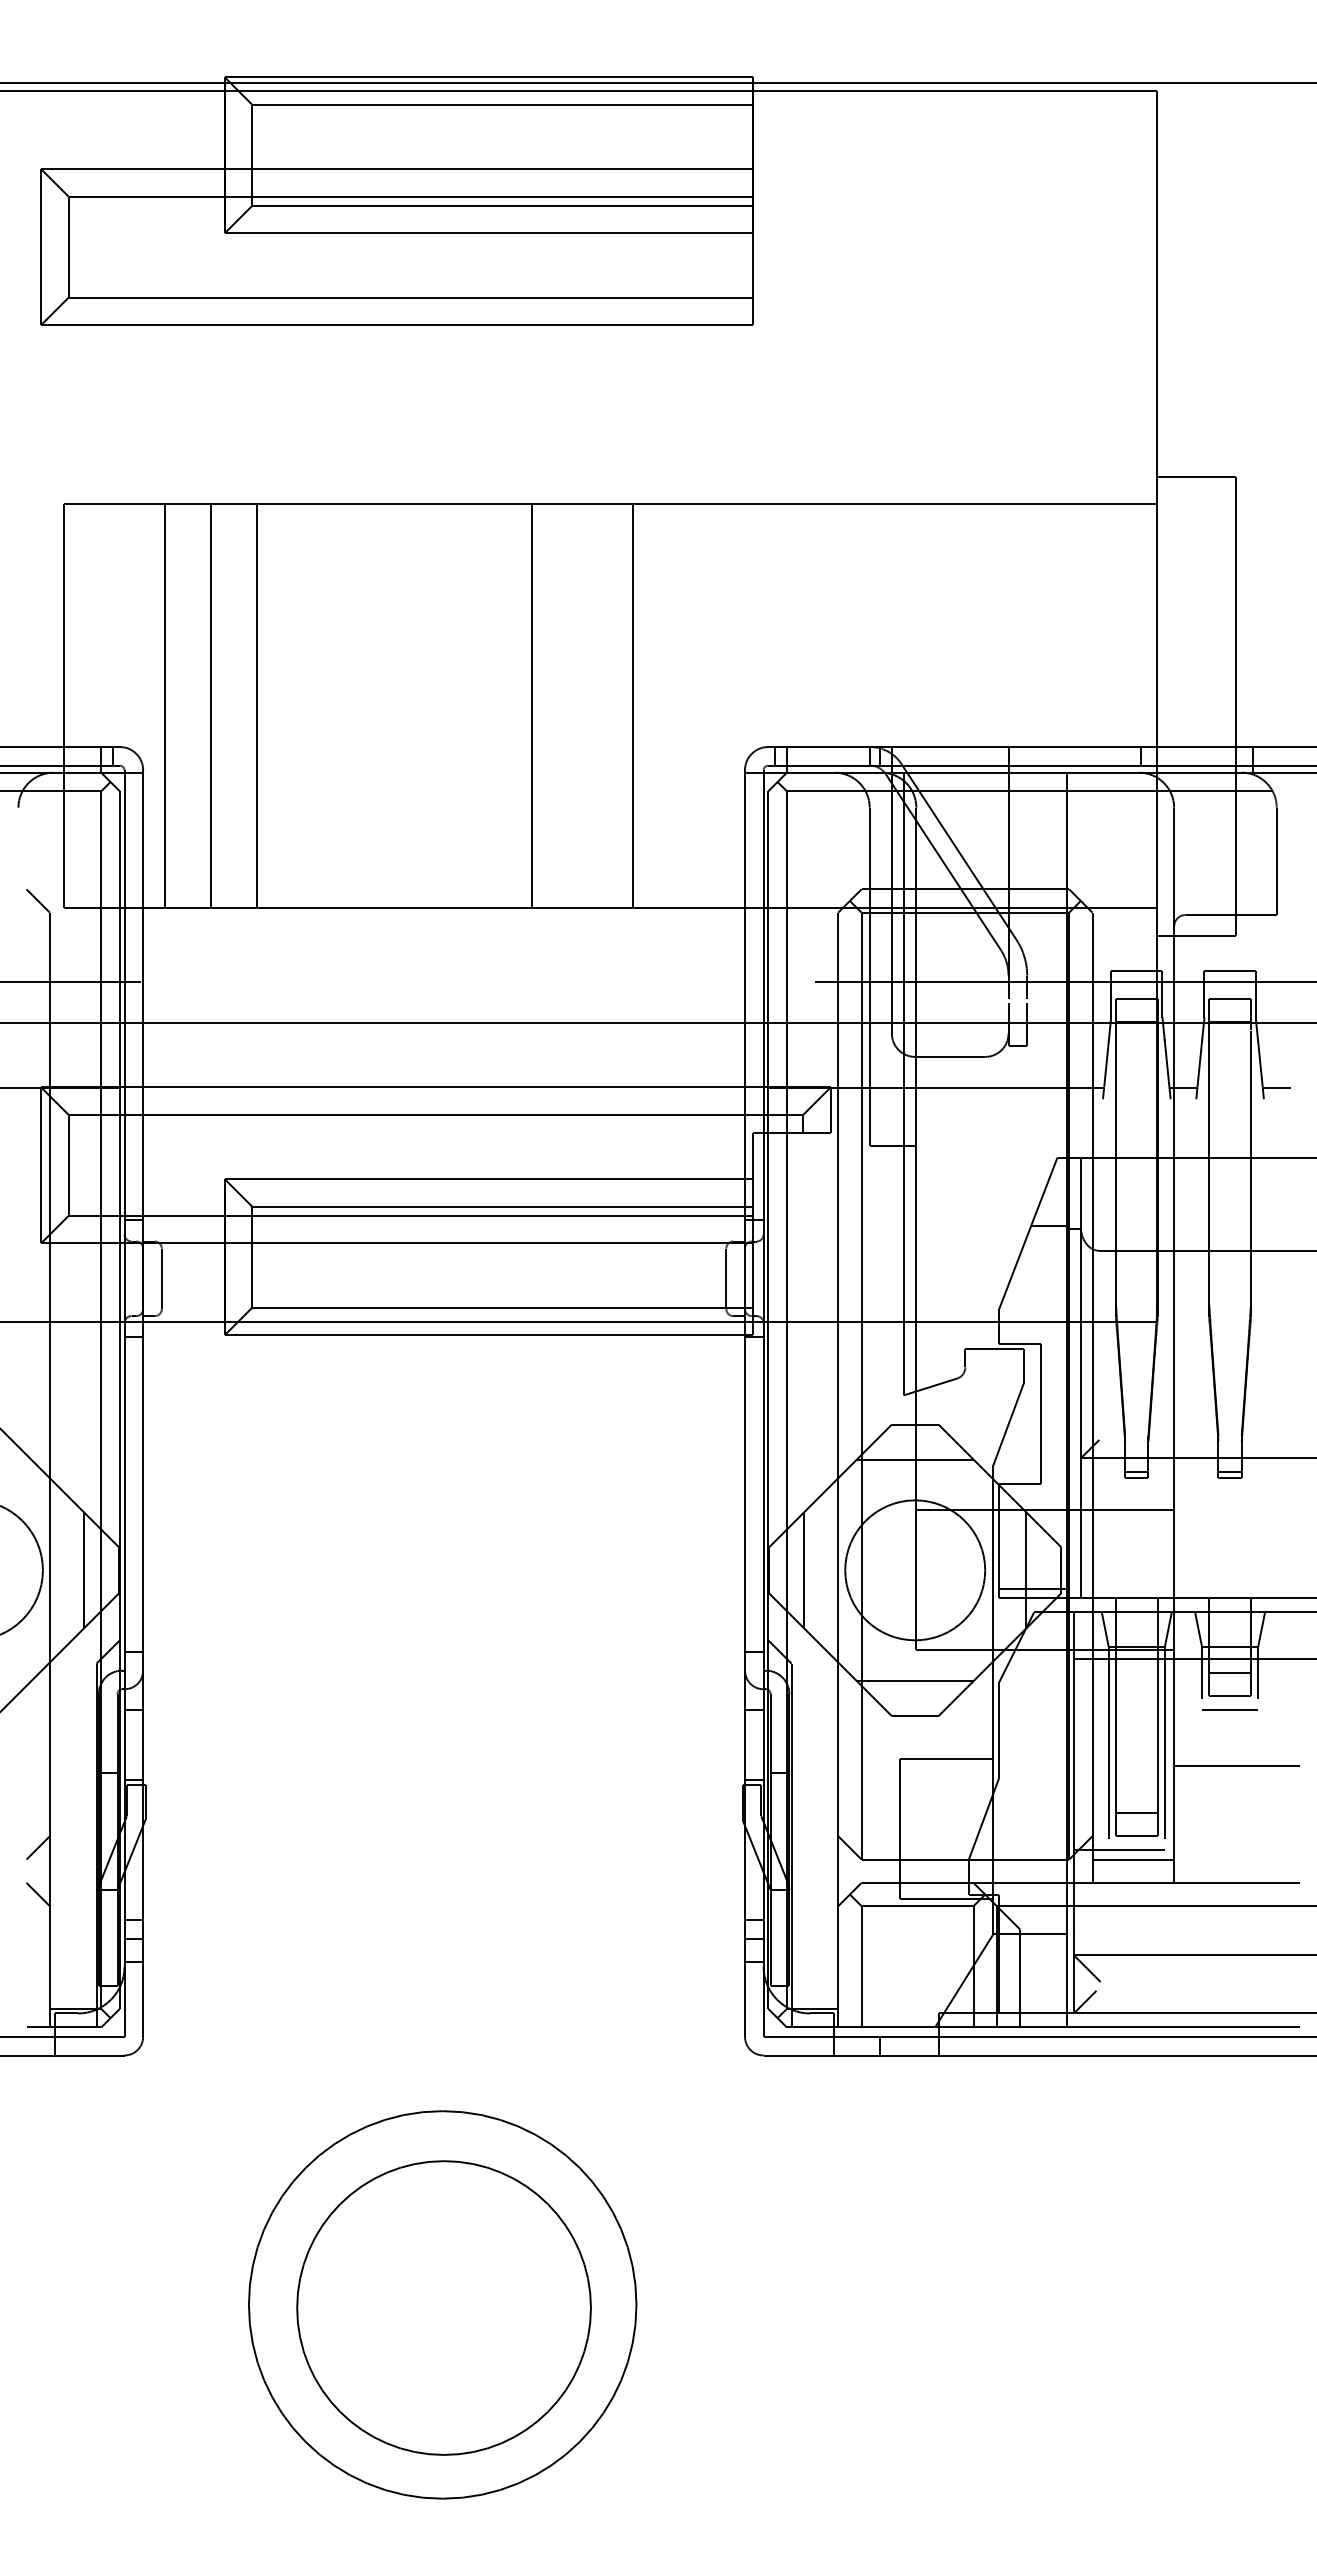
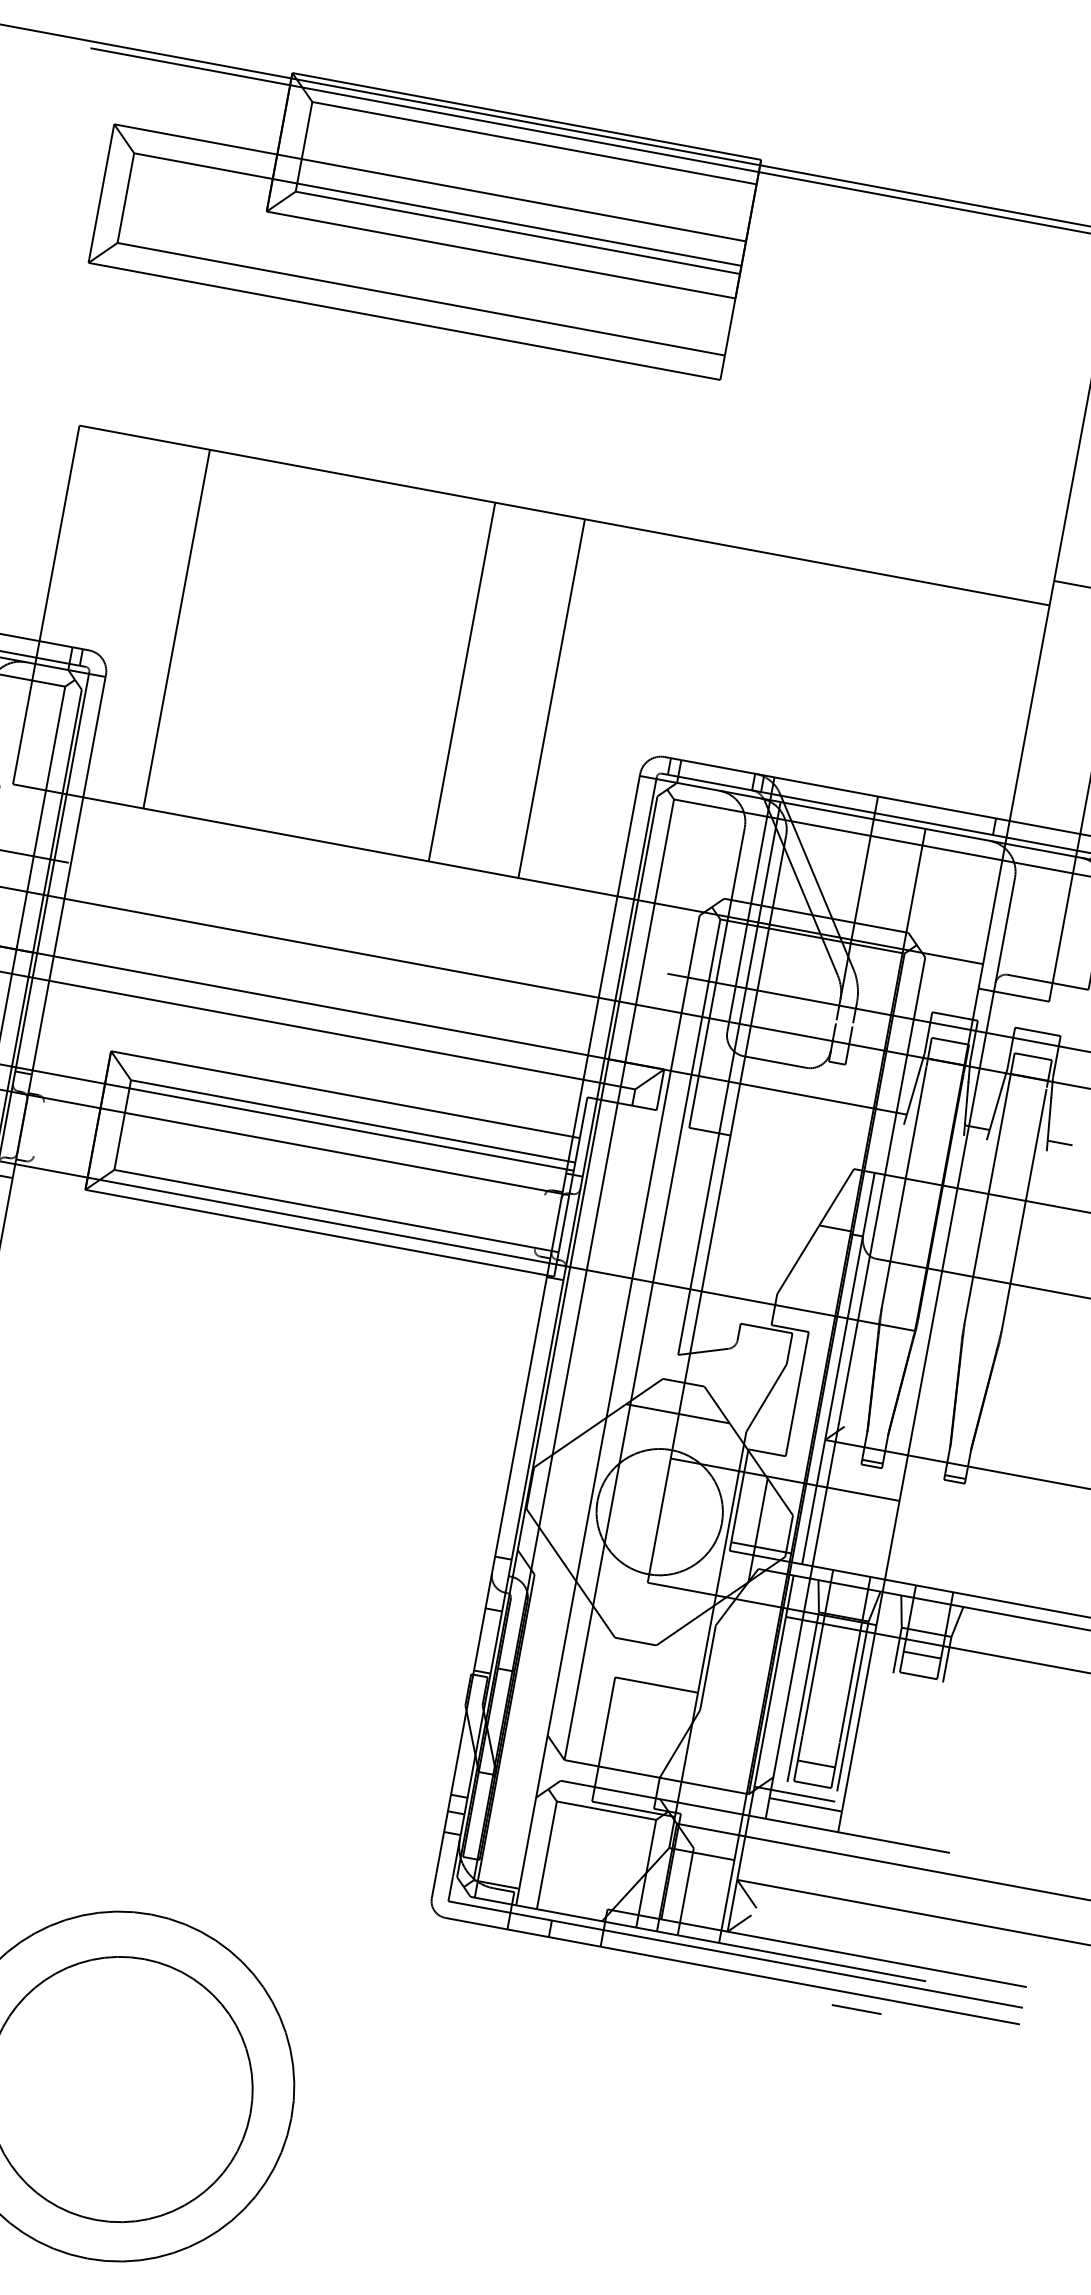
line: (165, 706) -> (136, 621), removed
line: (256, 706) -> (217, 636), removed
line: (161, 1278) -> (38, 1129), removed
line: (726, 1278) -> (540, 1222), removed
line: (804, 1570) -> (561, 1494), removed
line: (914, 1681) -> (640, 1610), removed
line: (1229, 1709) -> (856, 2008), moved
line: (1237, 1766) -> (913, 1739), removed

